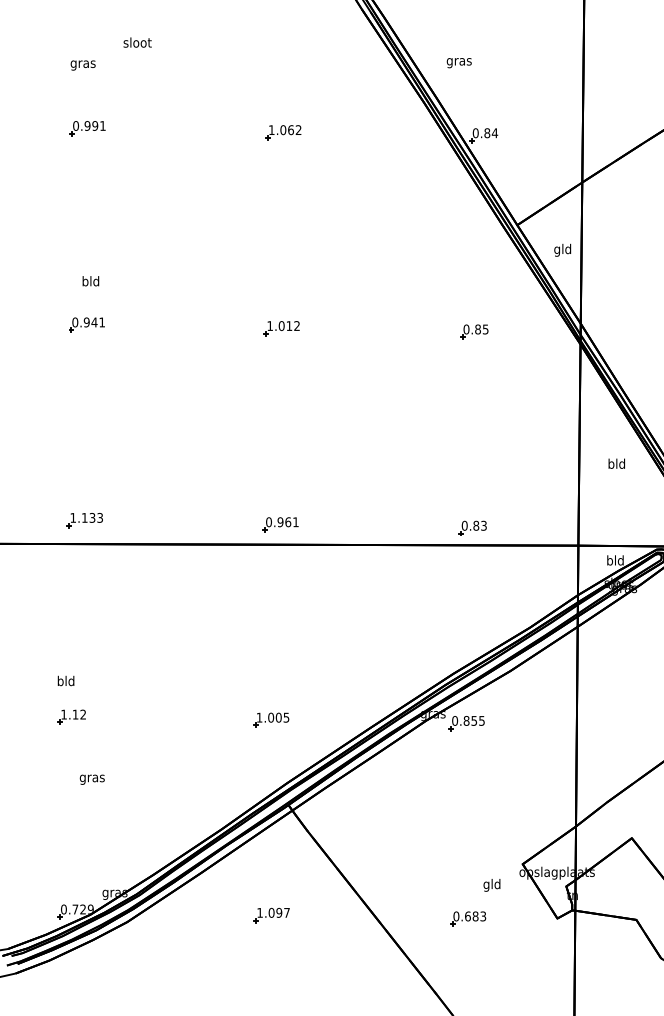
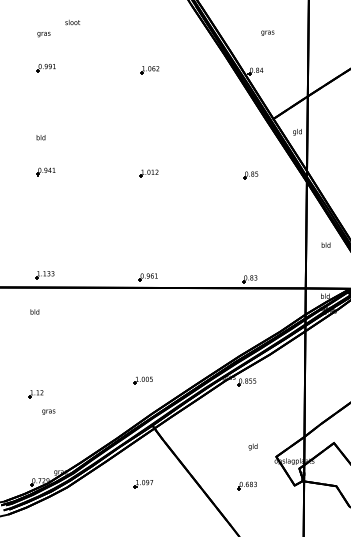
text: (458, 61) -> (267, 32), moved
text: (89, 281) -> (40, 137), moved
text: (65, 680) -> (34, 311), moved
part: (70, 717) -> (35, 394), moved
text: (490, 884) -> (252, 446), moved

